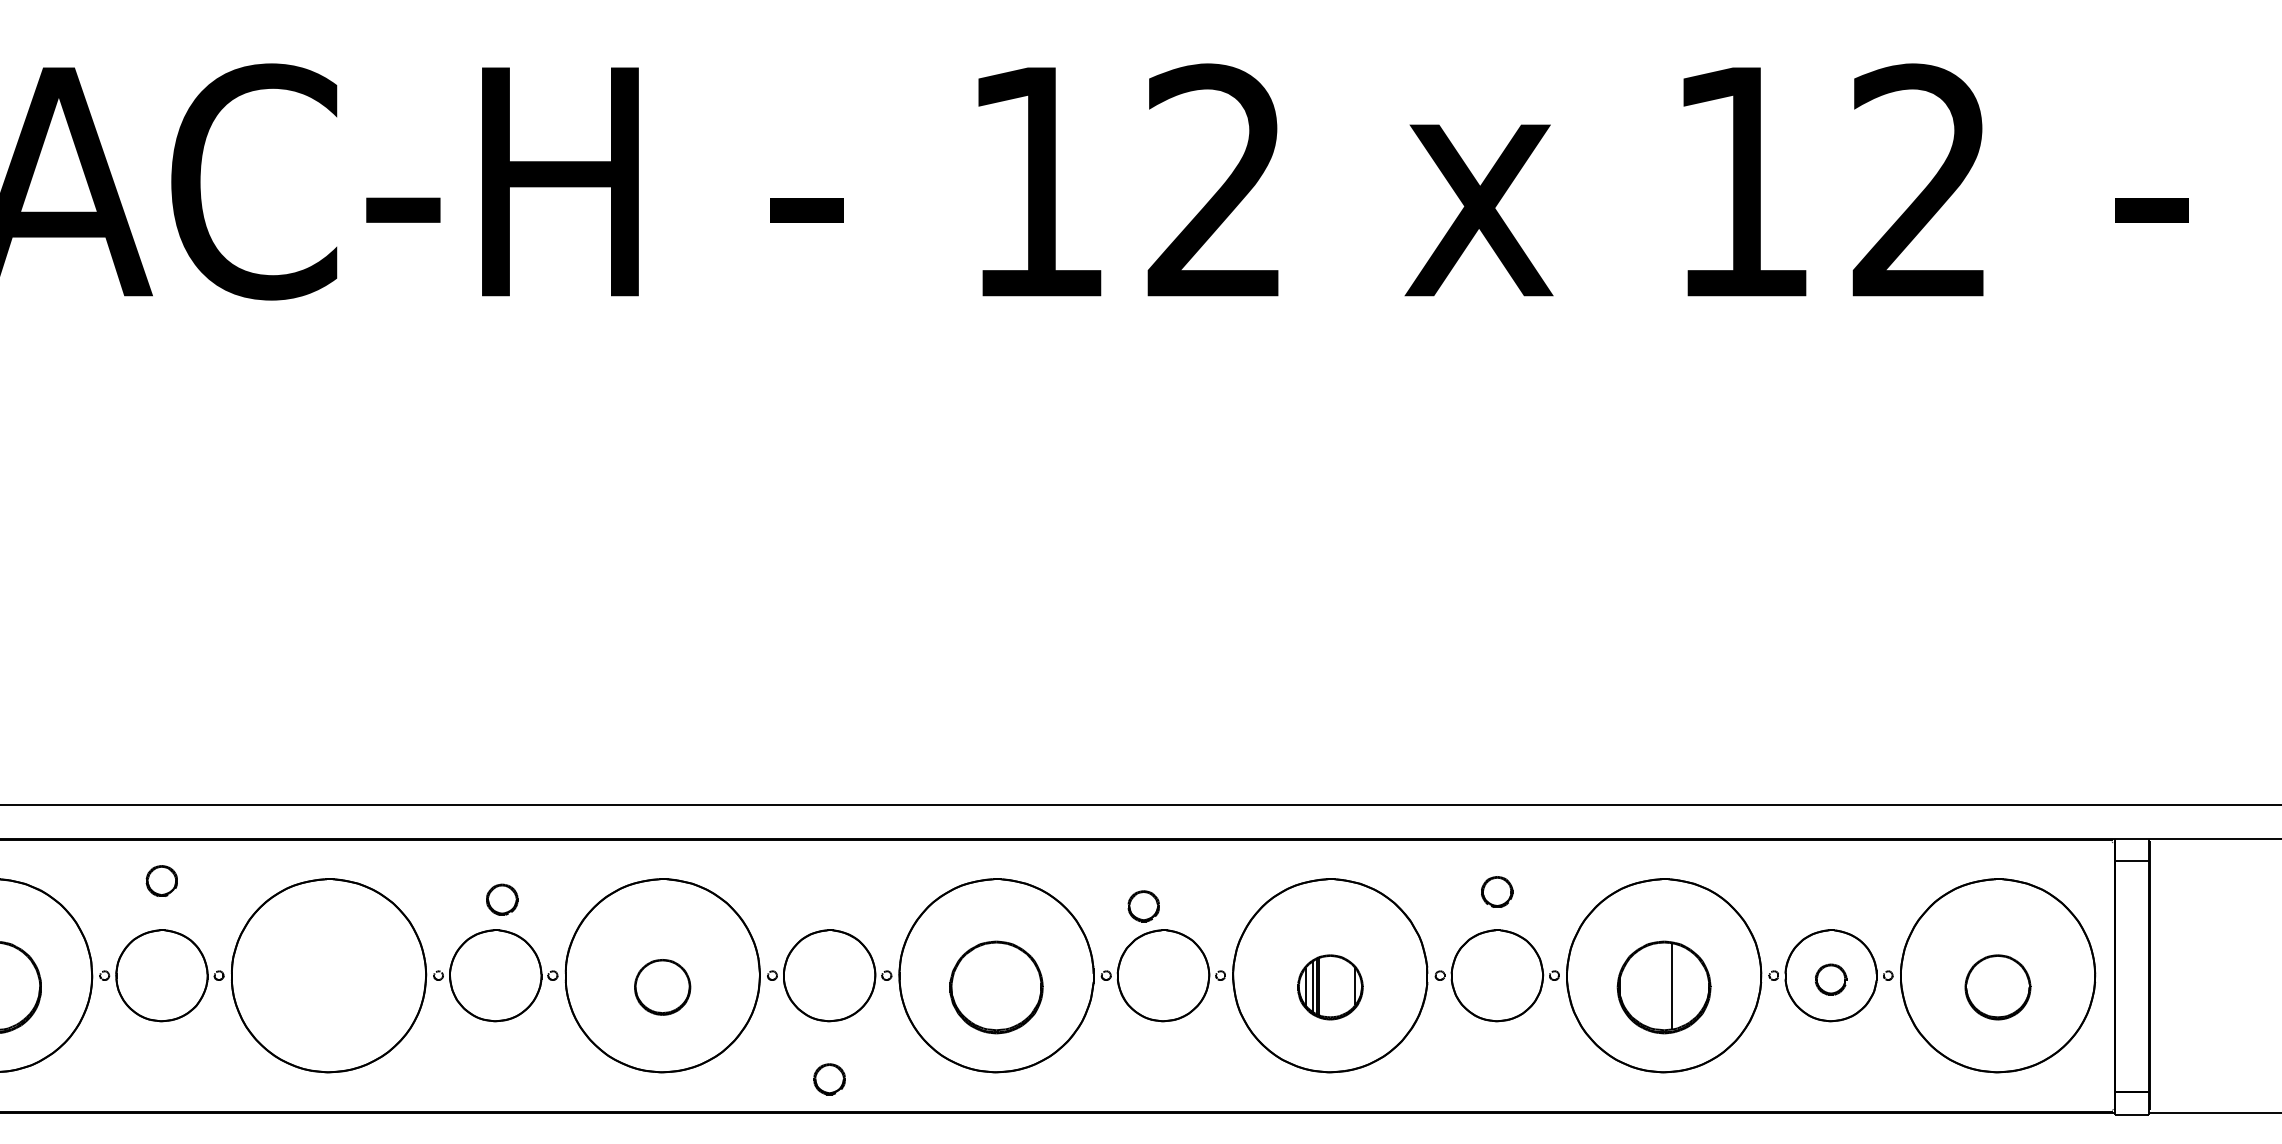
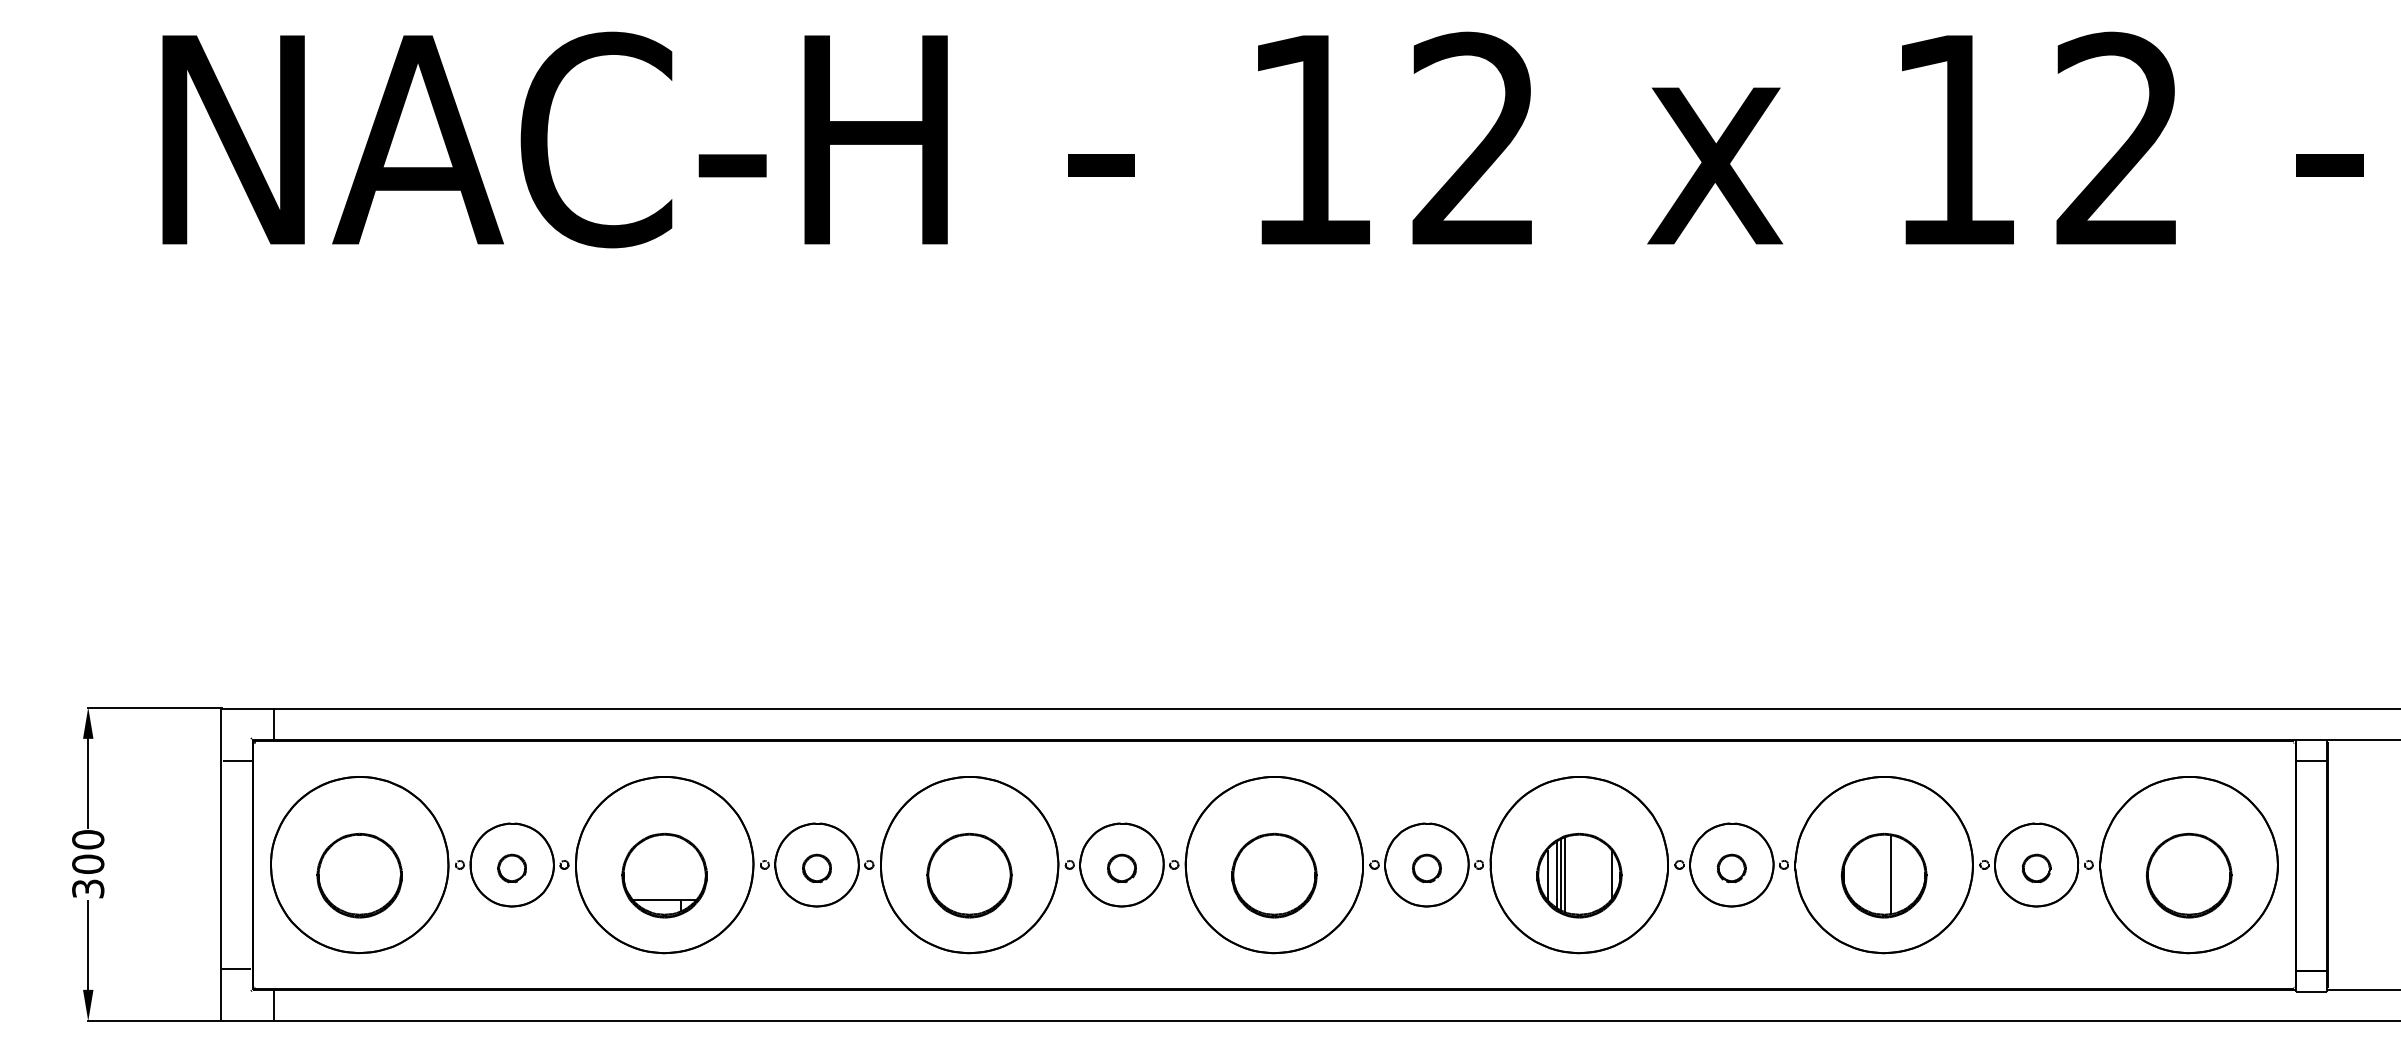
part: (161, 881) -> (511, 868), moved
part: (1496, 892) -> (1731, 868), moved
part: (501, 899) -> (816, 868), moved
part: (1143, 906) -> (1426, 868), moved
part: (328, 987) -> (664, 875), added
part: (662, 987) -> (969, 875), size x1.67
part: (1330, 987) -> (1579, 875), size x1.43
part: (1997, 987) -> (2188, 875), size x1.43
part: (829, 1079) -> (1121, 868), moved

